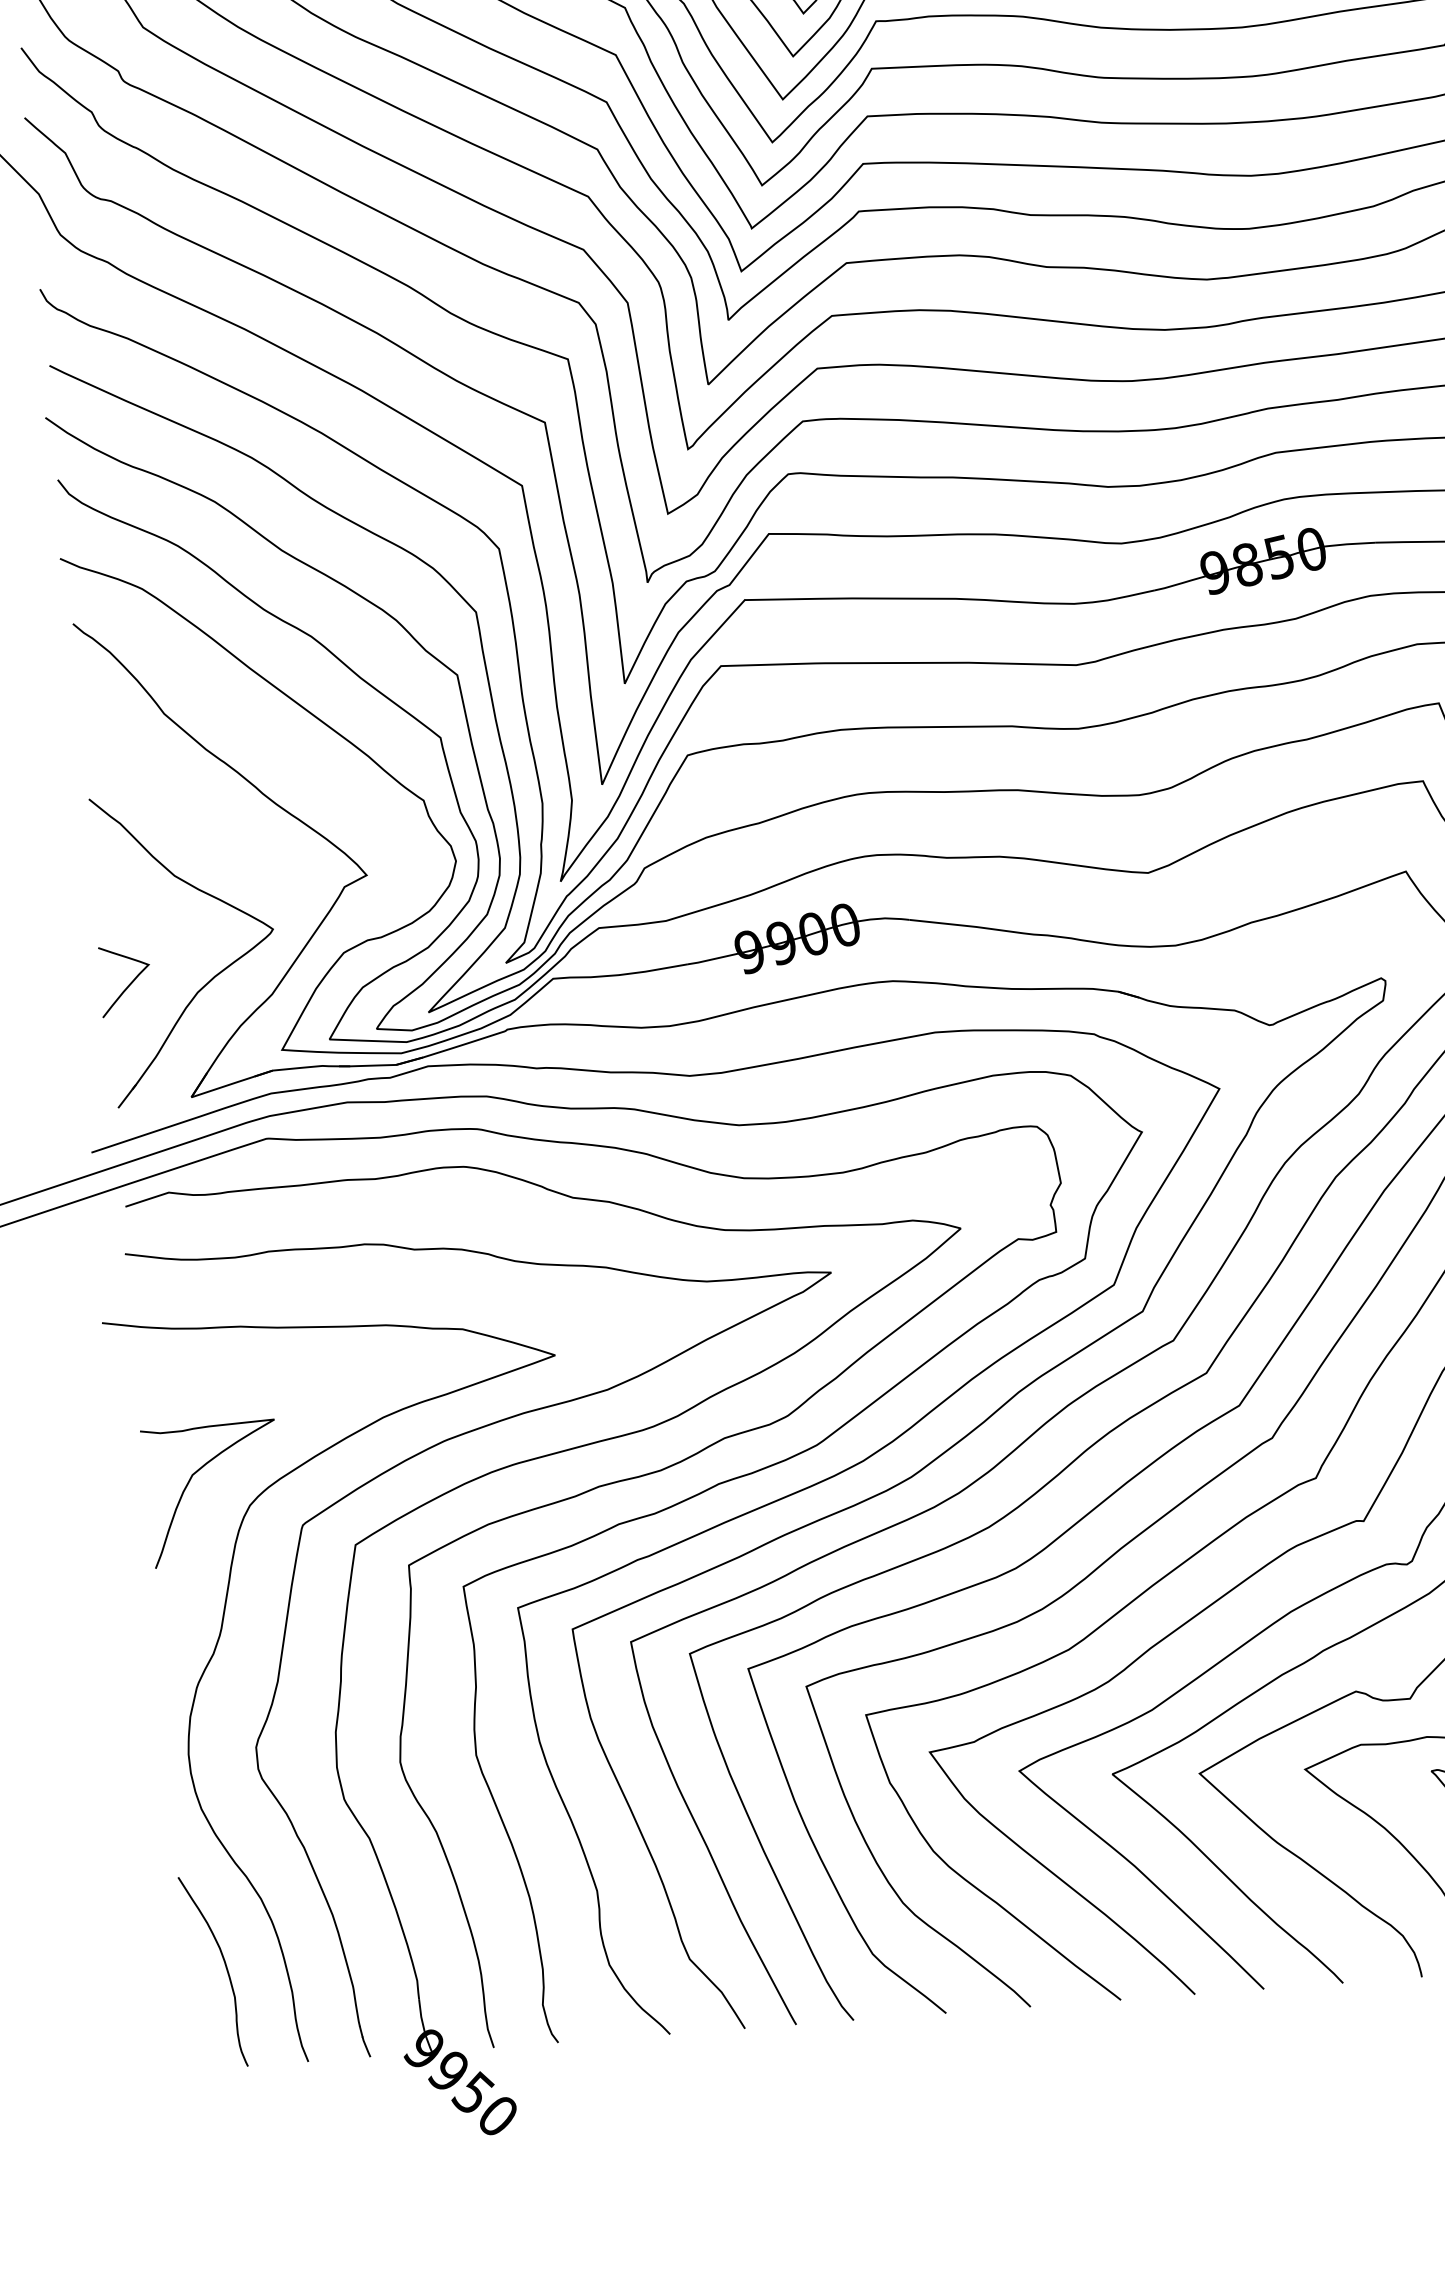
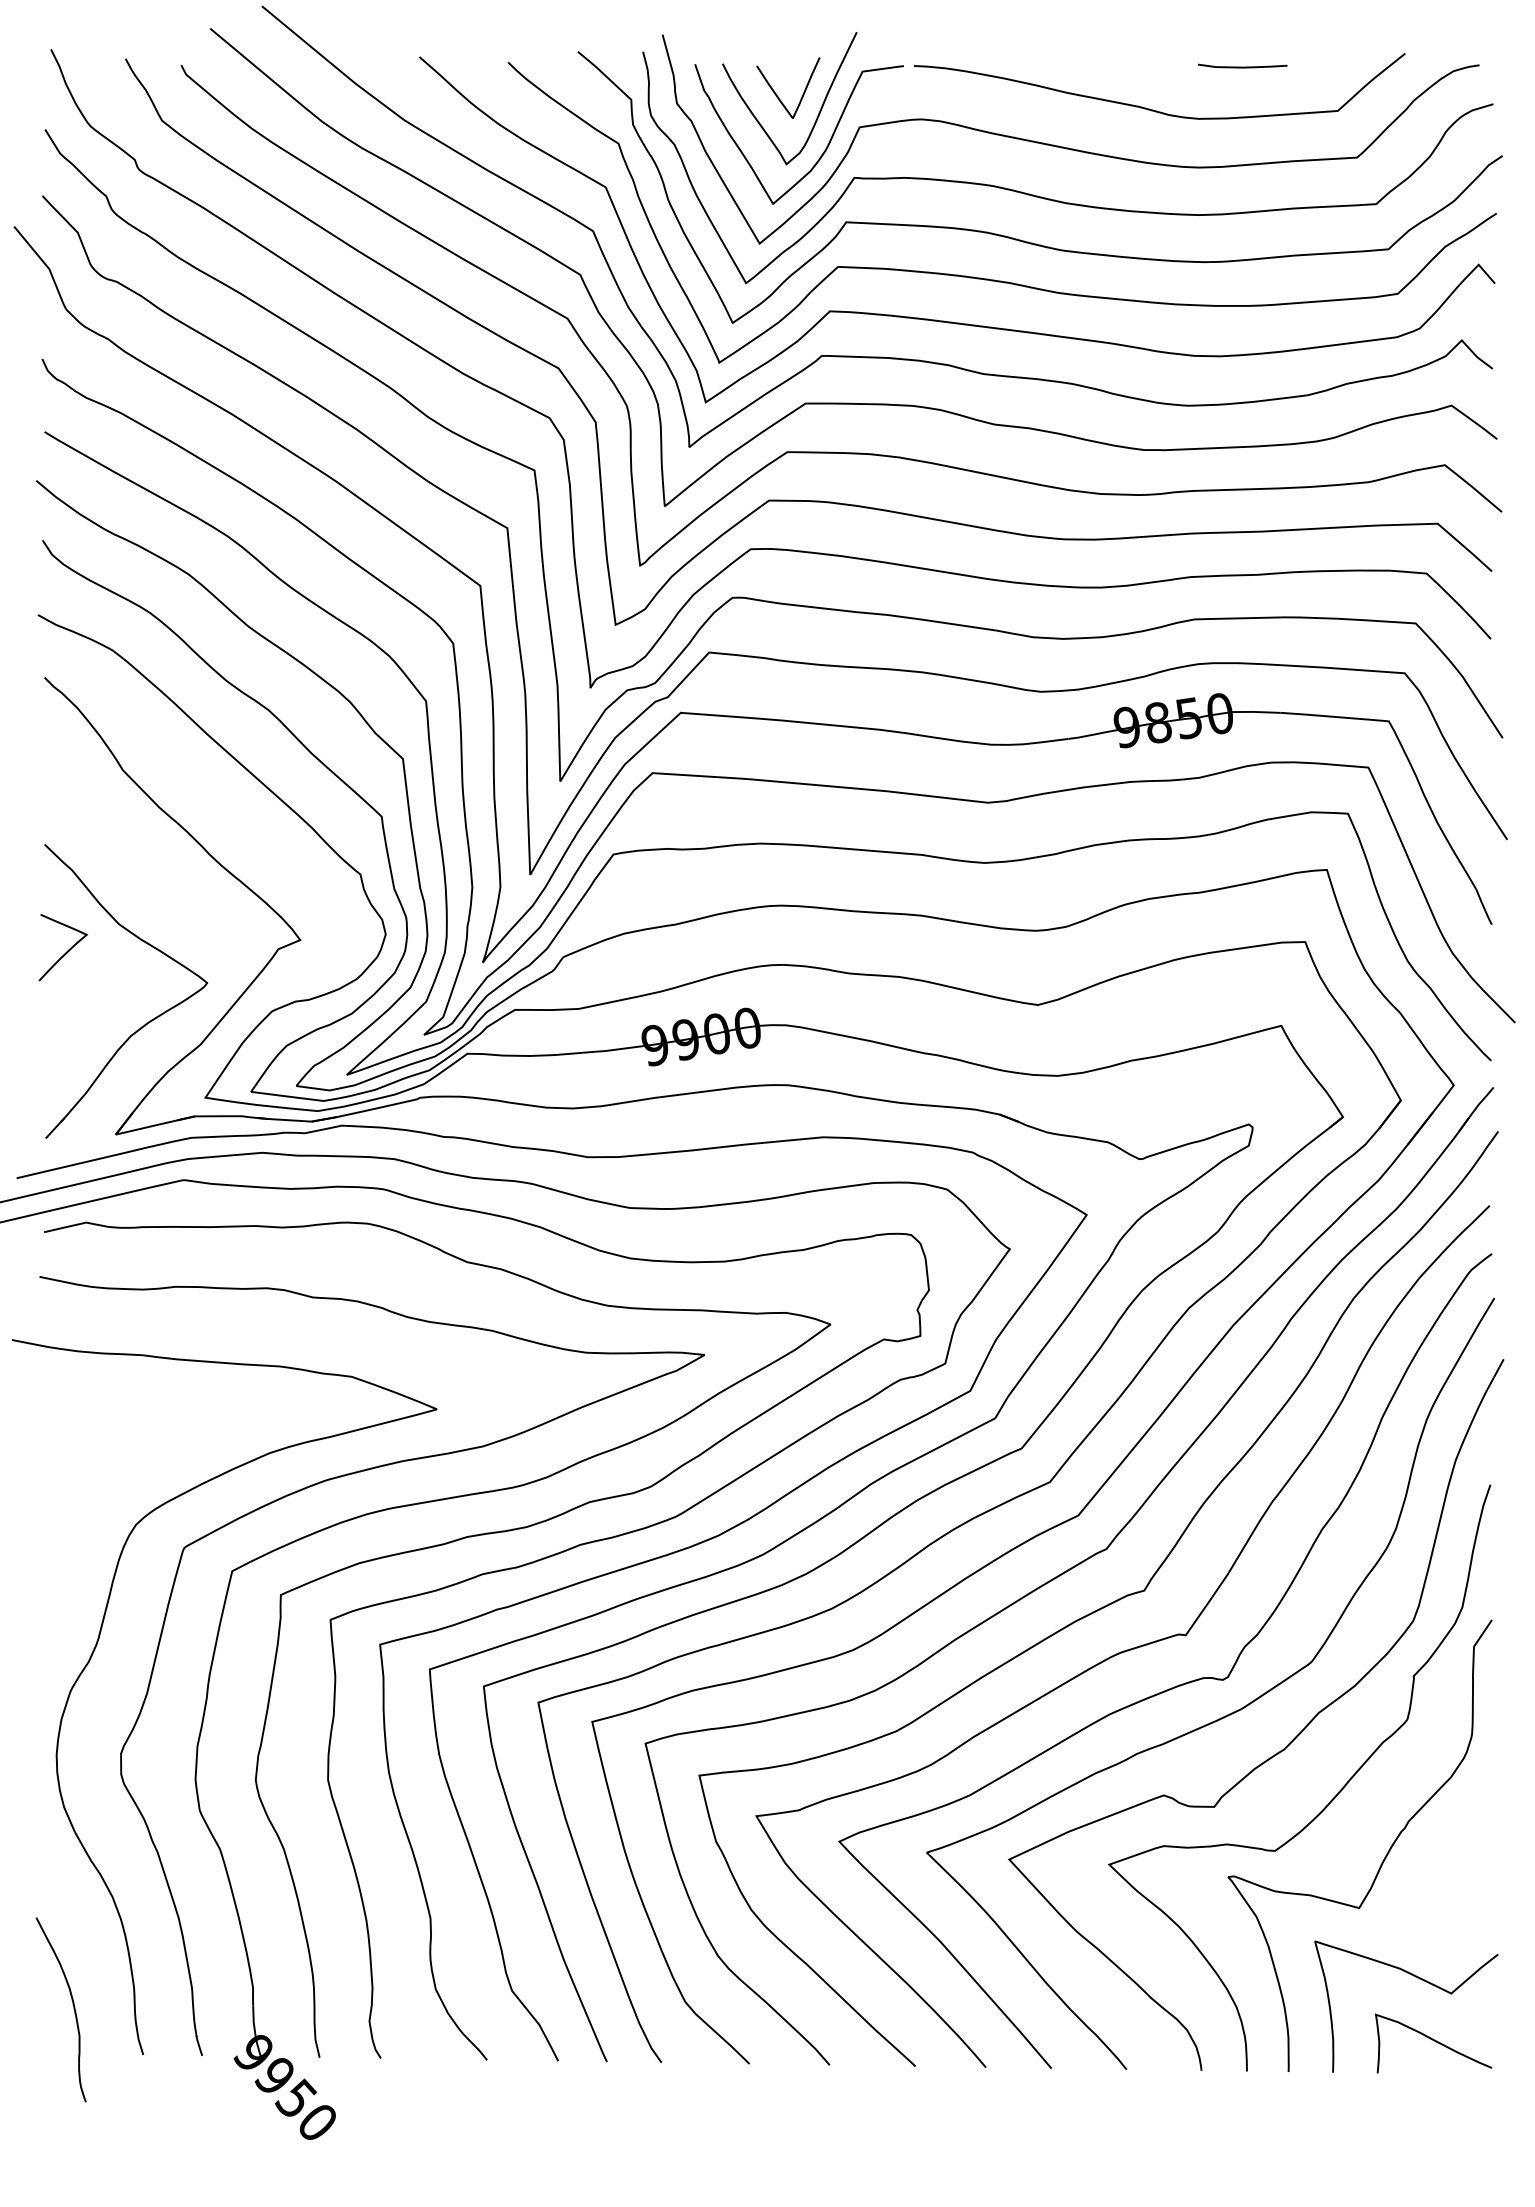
curve: (129, 983) -> (67, 950), moved
curve: (189, 1484) -> (80, 1499), removed
curve: (224, 1965) -> (72, 2004), moved

